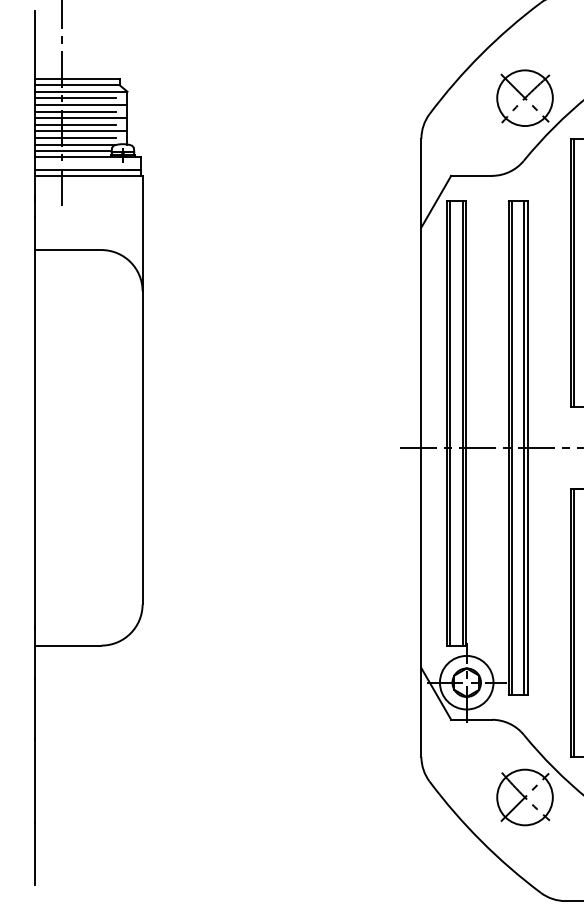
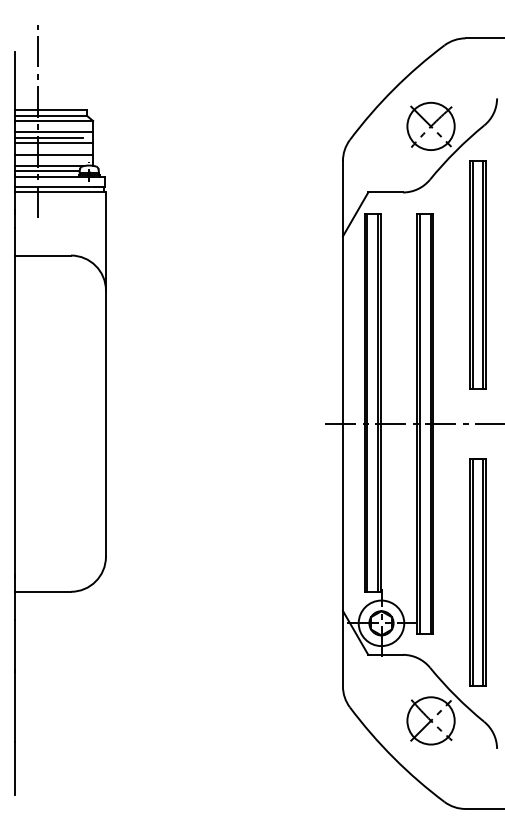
line: (75, 98) -> (48, 126), removed
line: (75, 125) -> (48, 149), removed
line: (75, 138) -> (48, 160), removed

